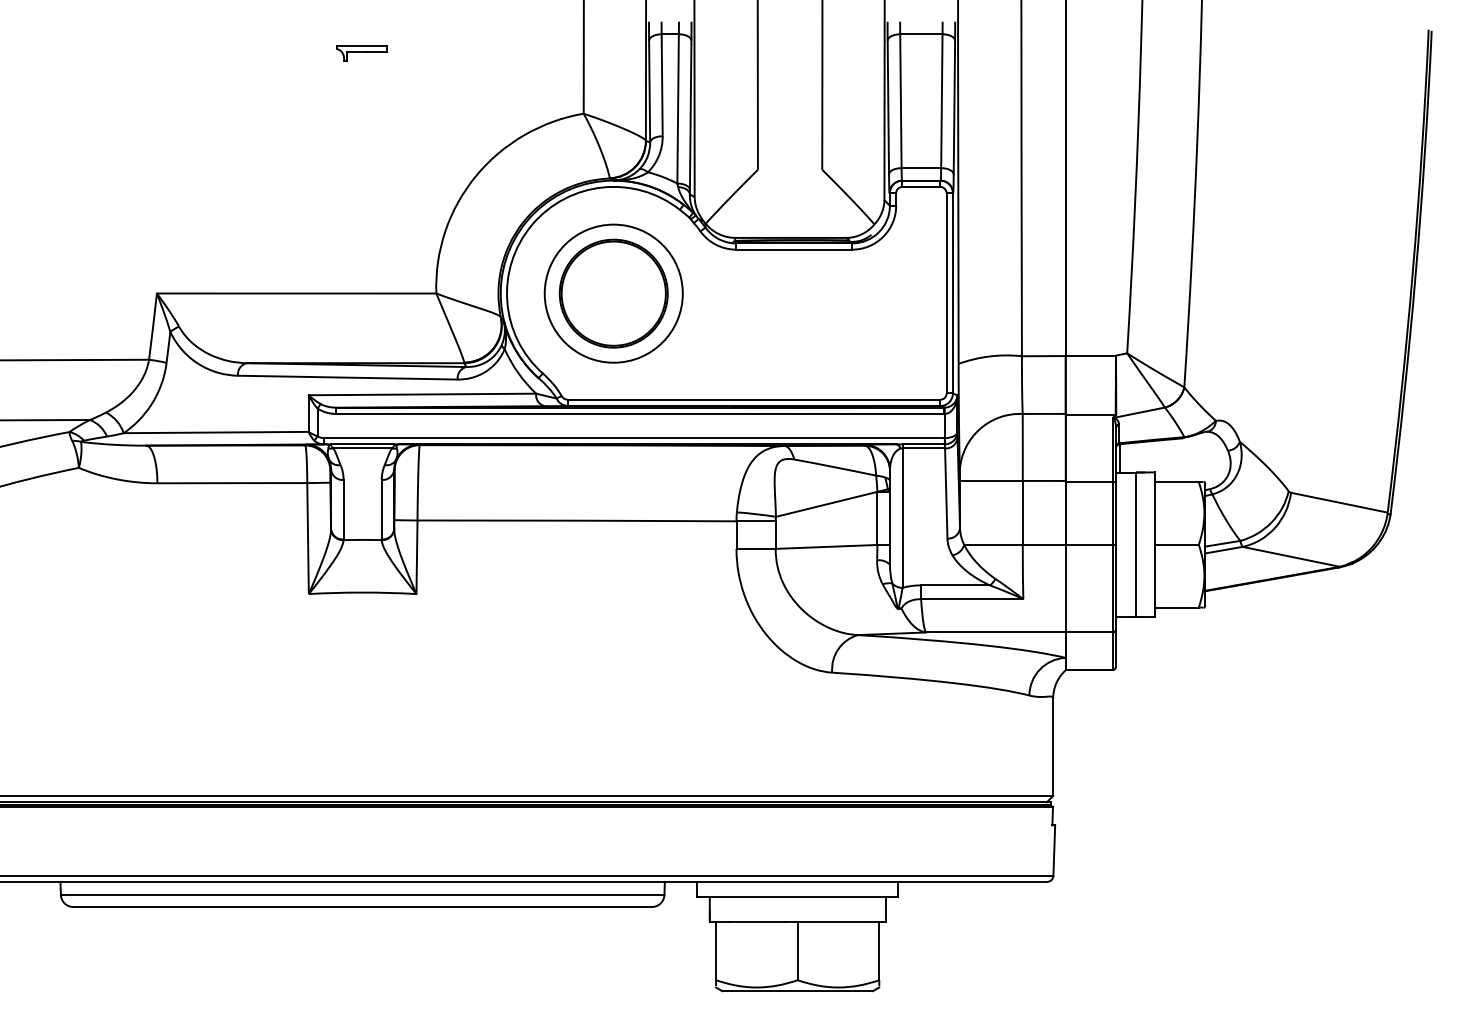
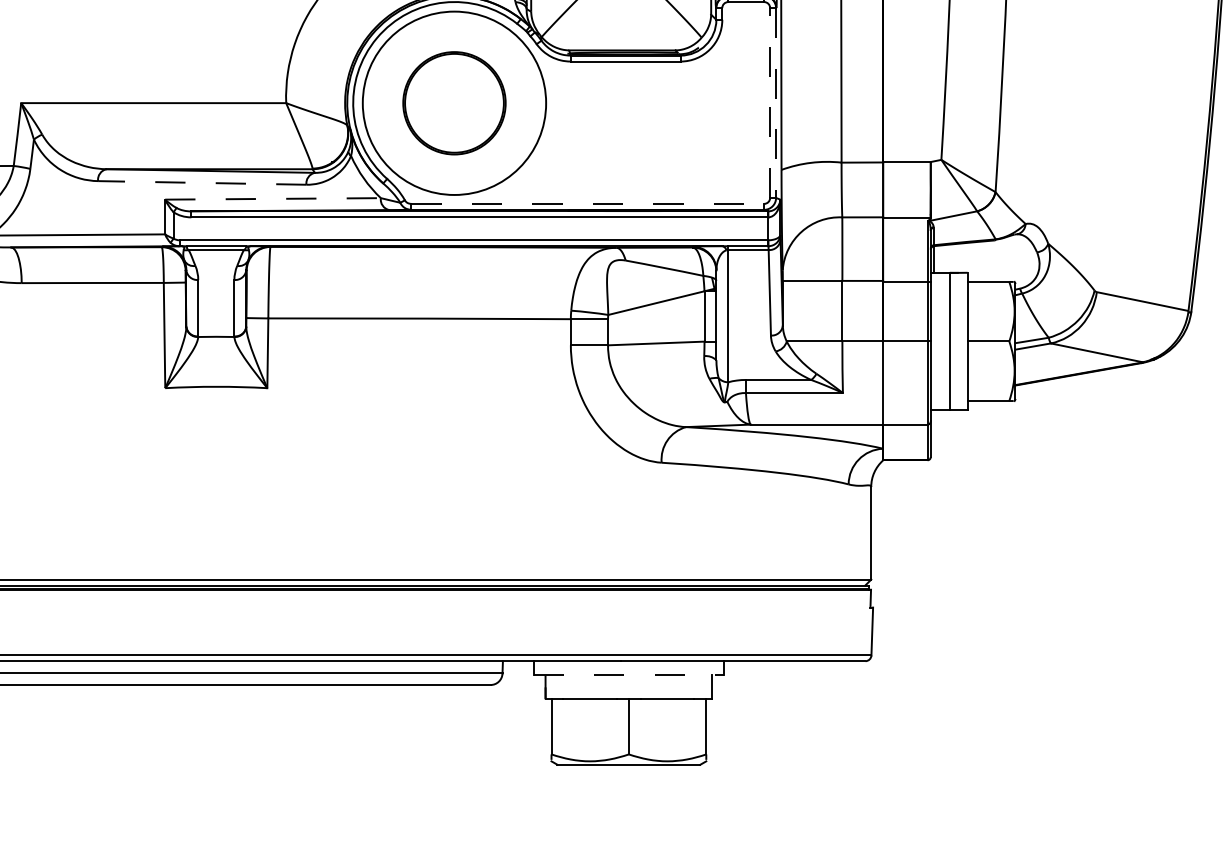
line: (946, 292) -> (770, 102), solid -> dashed
circle: (613, 293) -> (454, 103), size x1.4
line: (952, 293) -> (775, 103), solid -> dashed
line: (347, 377) -> (201, 182), solid -> dashed
line: (422, 394) -> (273, 198), solid -> dashed
line: (754, 399) -> (587, 203), solid -> dashed
line: (798, 896) -> (629, 675), solid -> dashed

